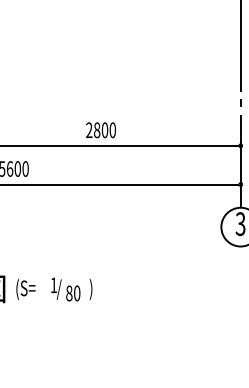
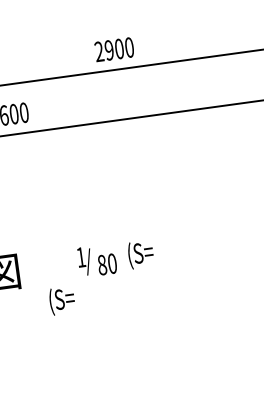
text: (97, 130) -> (109, 50), 2800 -> 2900
text: (25, 289) -> (61, 300), moved
text: (99, 289) -> (140, 254), ) -> (S=

